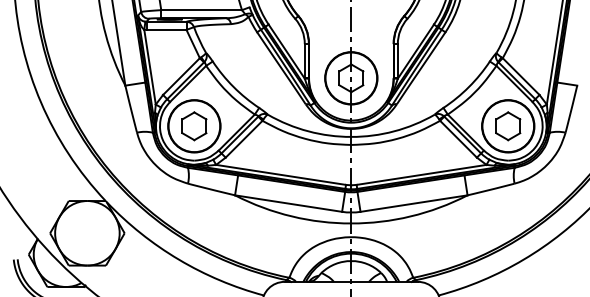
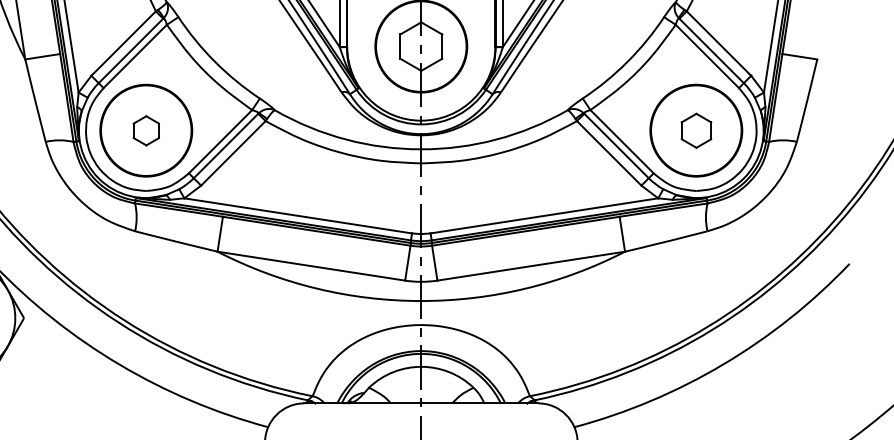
part: (194, 126) -> (146, 131), size x0.6
part: (508, 126) -> (696, 131), size x0.7

